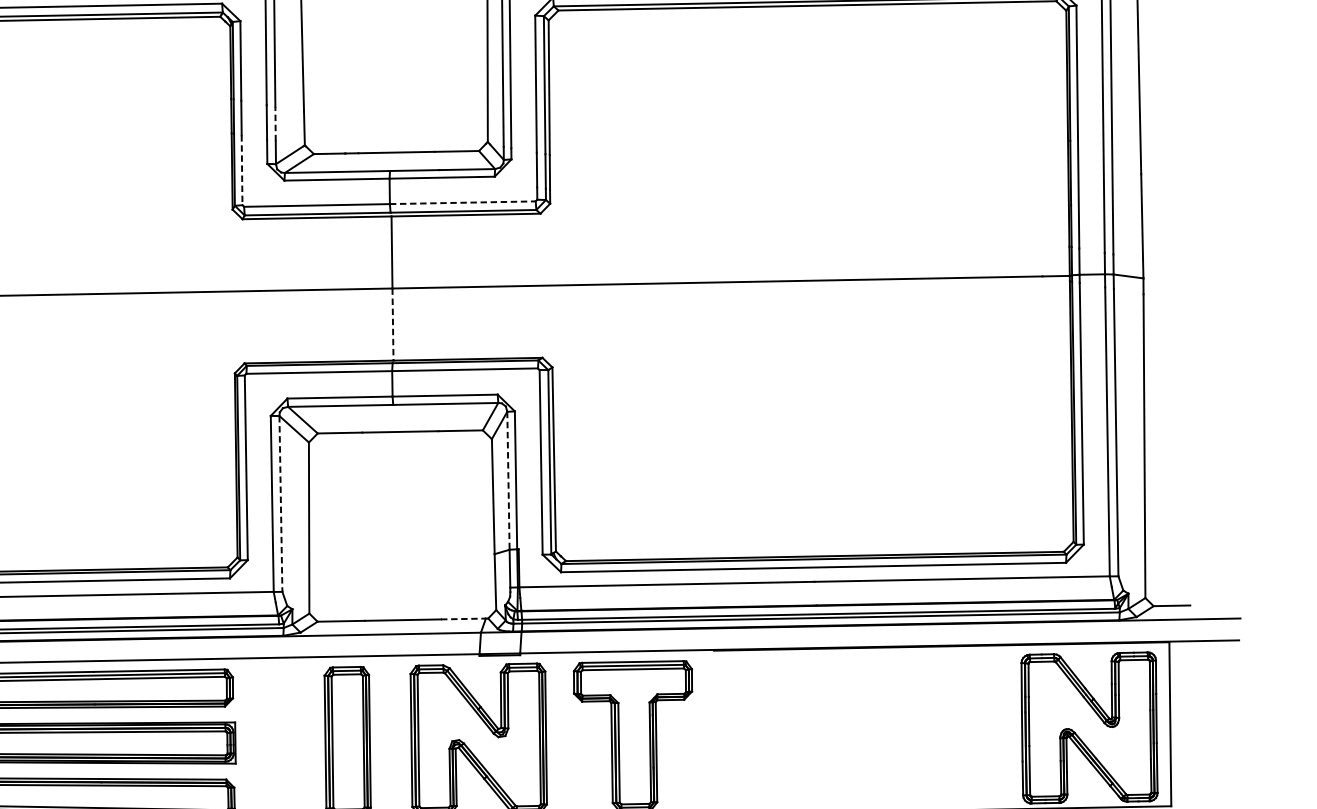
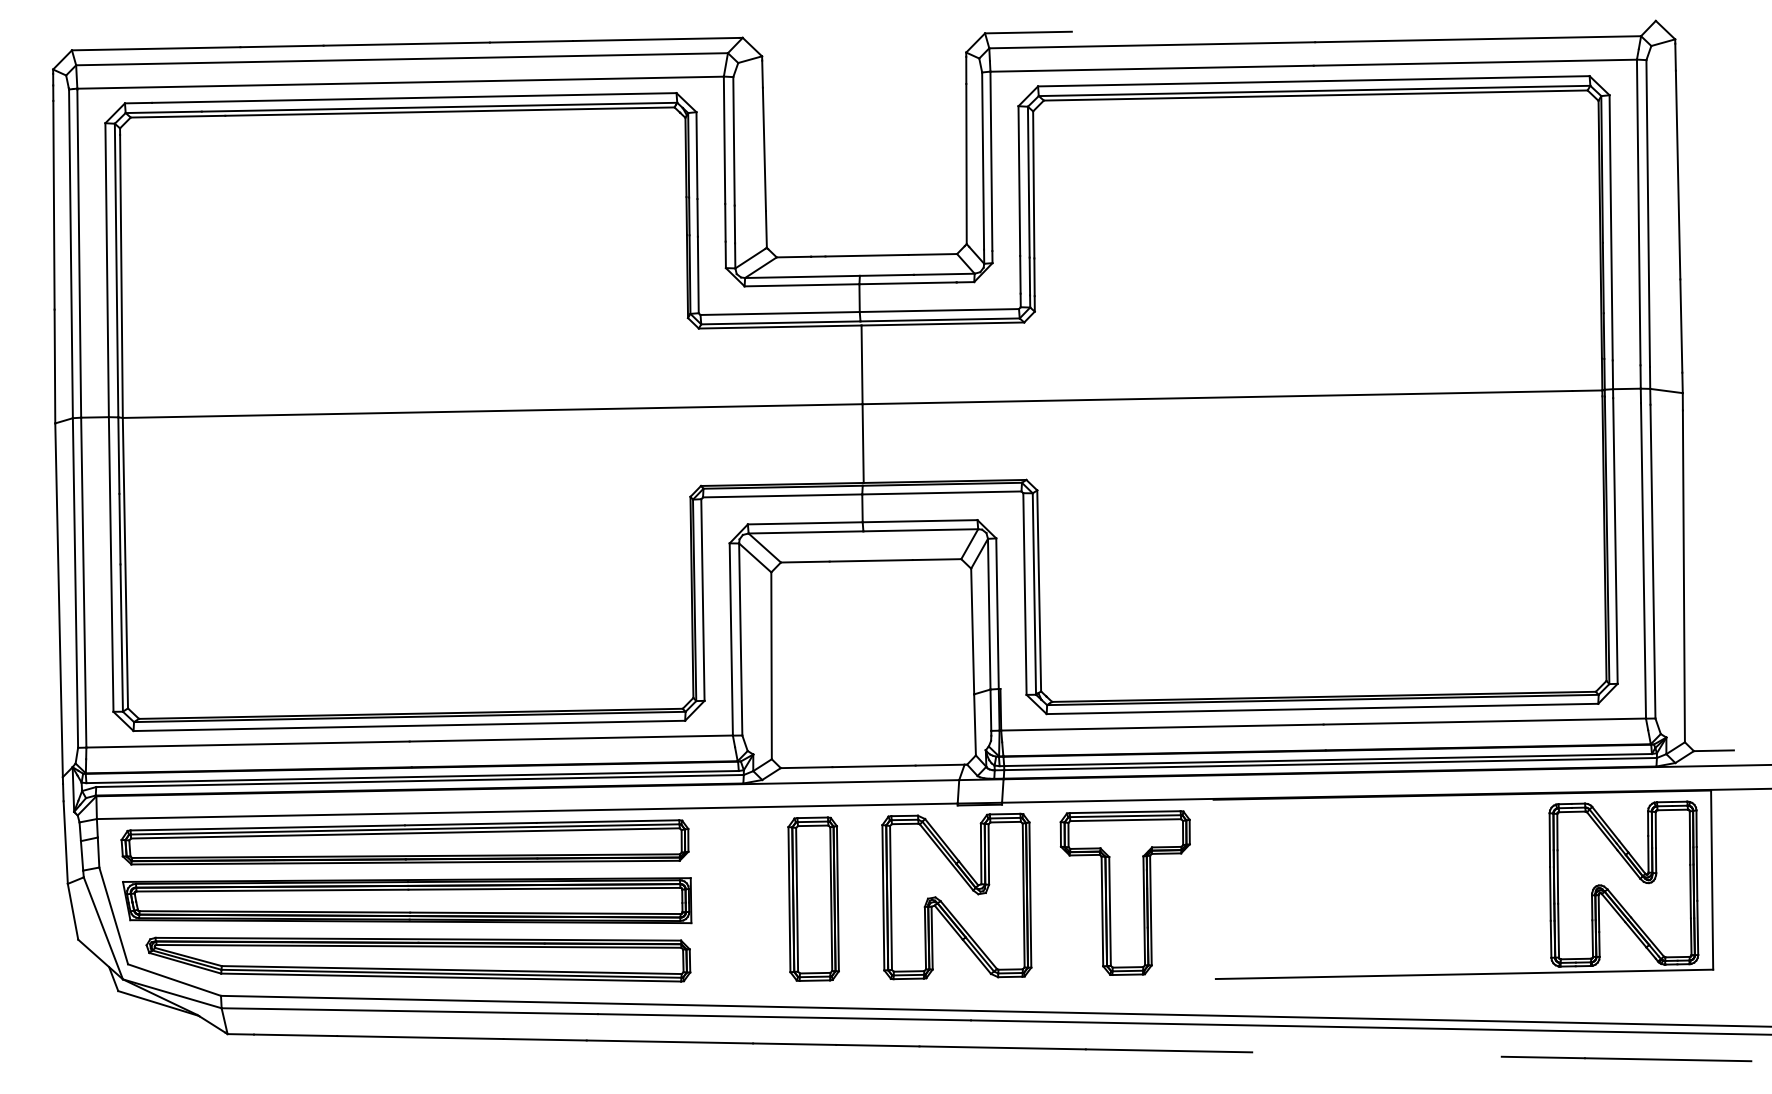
line: (275, 123) -> (734, 224), dashed -> solid
line: (242, 170) -> (698, 275), dashed -> solid
line: (462, 202) -> (939, 310), dashed -> solid
line: (393, 325) -> (863, 444), dashed -> solid
line: (508, 481) -> (989, 614), dashed -> solid
line: (280, 504) -> (740, 640), dashed -> solid
line: (463, 619) -> (940, 765), dashed -> solid

